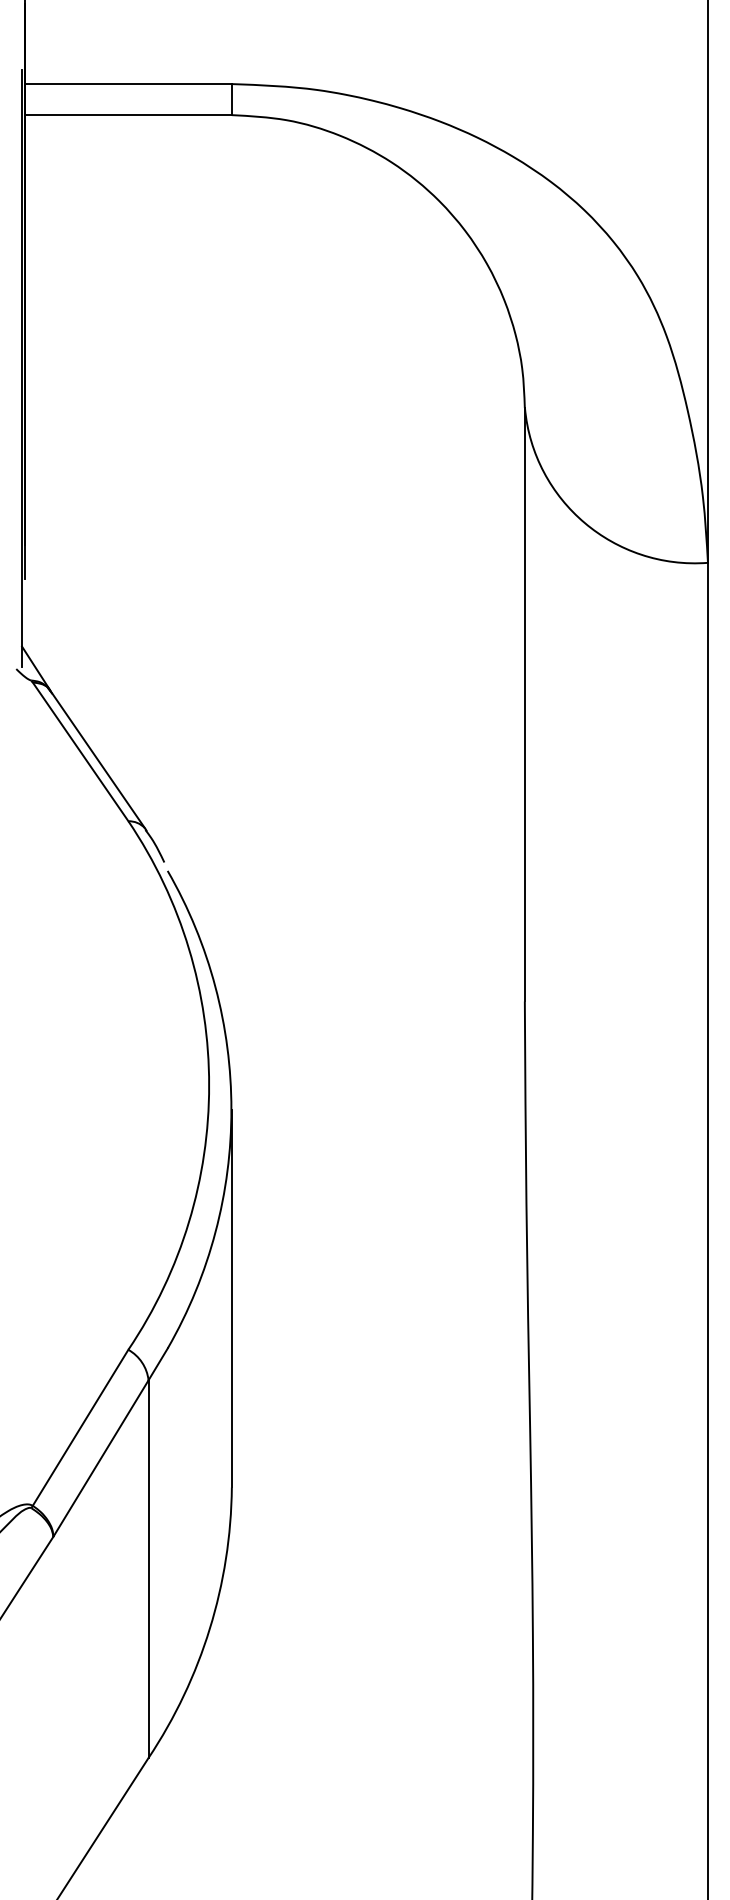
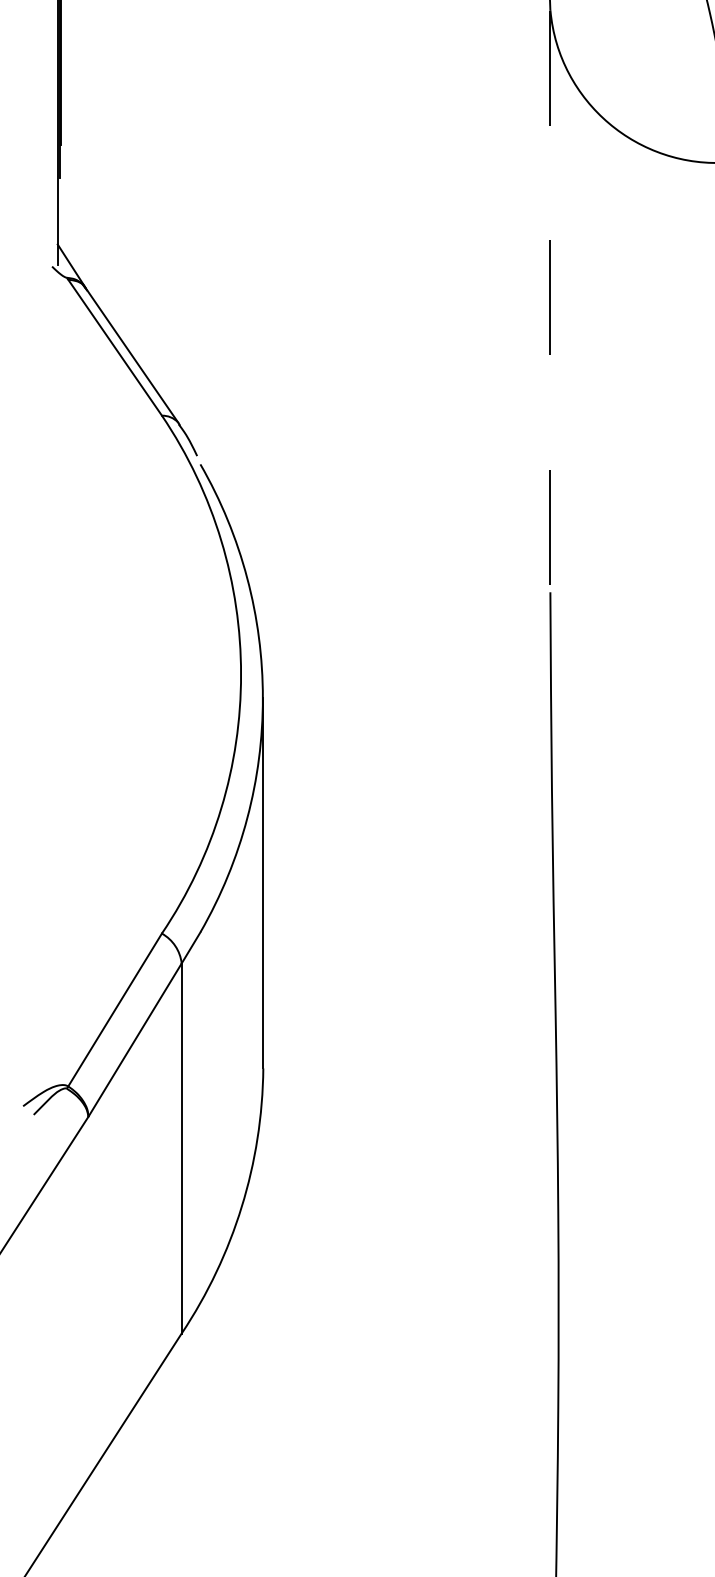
line: (524, 704) -> (550, 301), solid -> dashed

